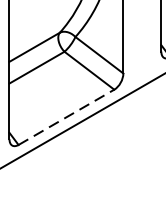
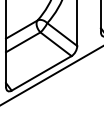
line: (66, 117) -> (41, 73), dashed -> solid

